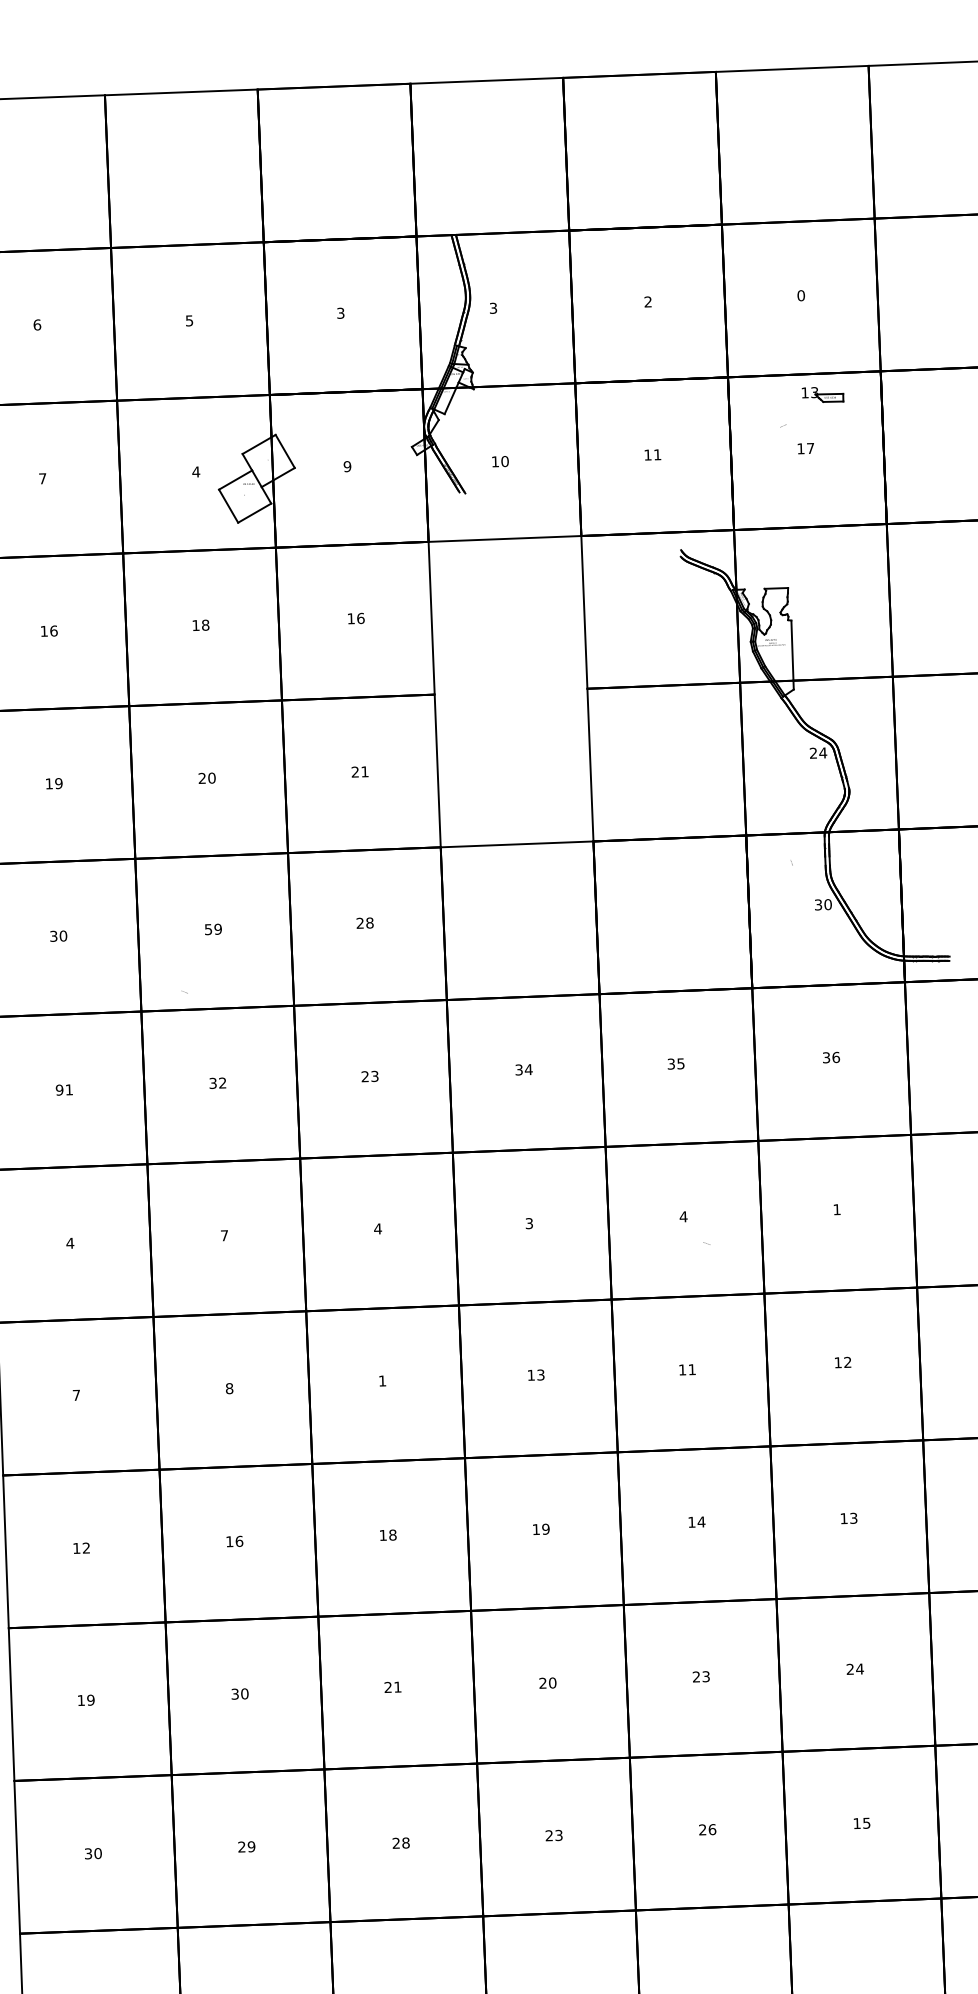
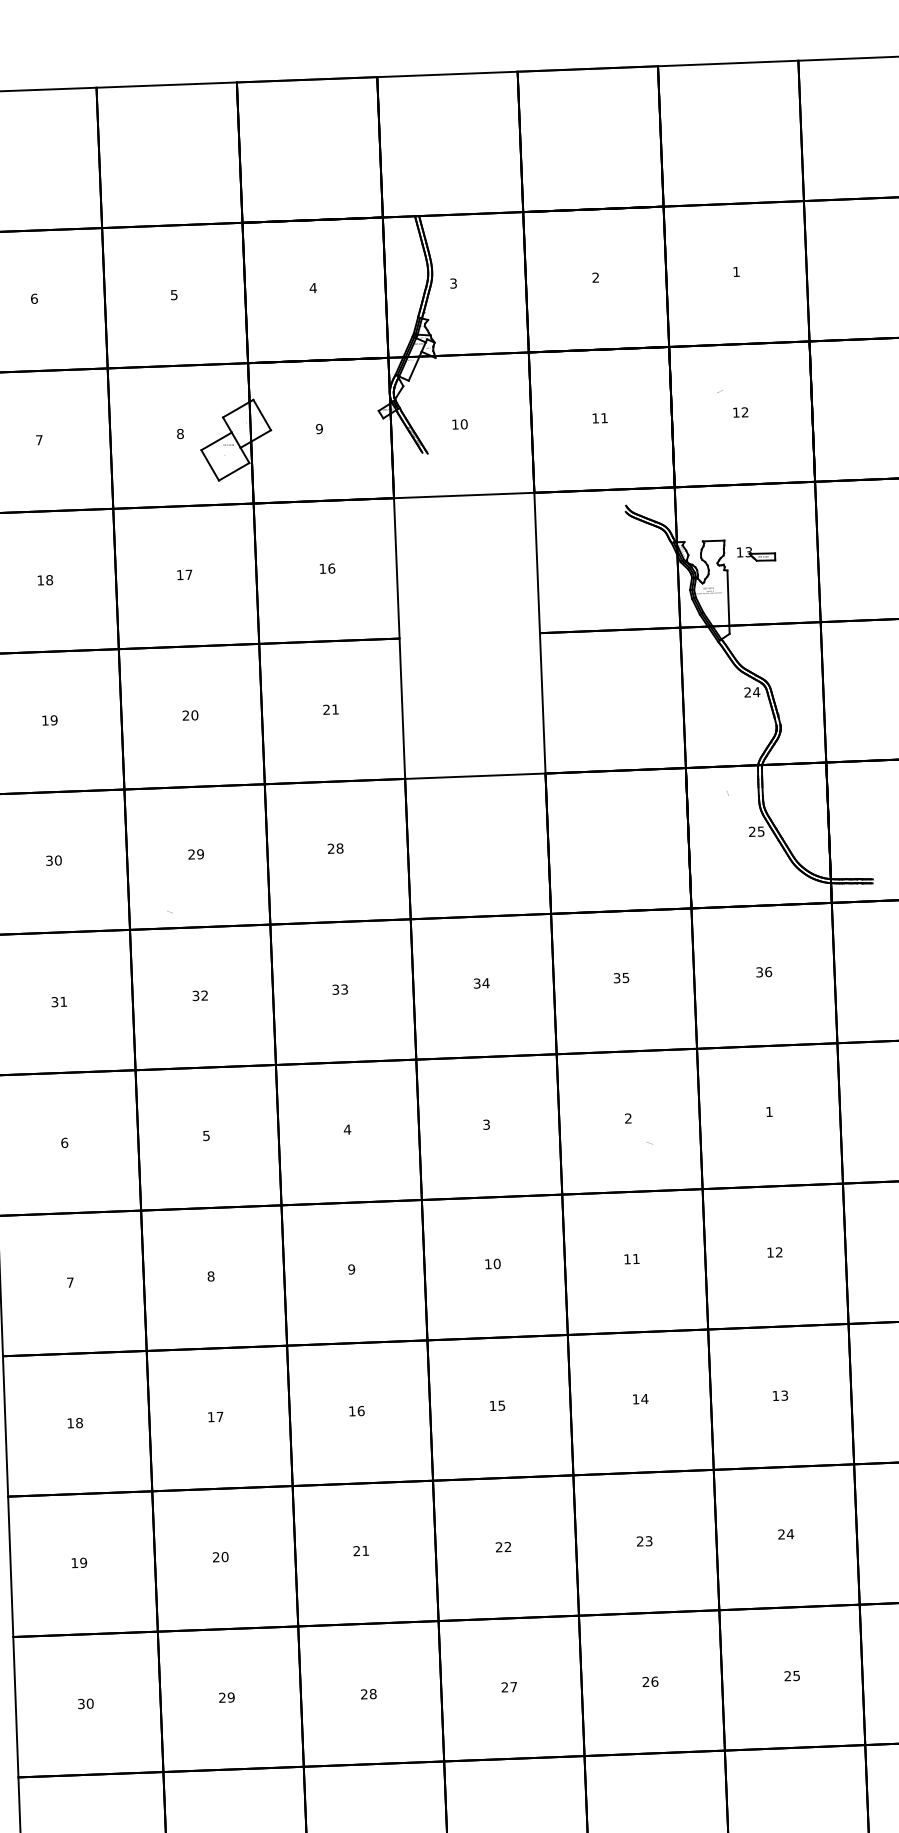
text: (800, 295) -> (735, 271), 0 -> 1
text: (340, 312) -> (313, 287), 3 -> 4
part: (822, 394) -> (756, 553), moved
text: (810, 448) -> (744, 412), 17 -> 12
text: (196, 471) -> (180, 433), 4 -> 8
text: (205, 624) -> (188, 574), 18 -> 17
text: (53, 630) -> (49, 579), 16 -> 18
text: (822, 904) -> (756, 831), 30 -> 25
text: (208, 929) -> (191, 854), 59 -> 29
text: (364, 1077) -> (335, 990), 23 -> 33
text: (59, 1089) -> (54, 1001), 91 -> 31
text: (683, 1216) -> (628, 1118), 4 -> 2
text: (224, 1235) -> (206, 1135), 7 -> 5
text: (70, 1242) -> (64, 1142), 4 -> 6
text: (540, 1374) -> (496, 1263), 13 -> 10
text: (382, 1380) -> (351, 1268), 1 -> 9
text: (545, 1528) -> (501, 1405), 19 -> 15
text: (392, 1534) -> (360, 1410), 18 -> 16
text: (239, 1540) -> (220, 1416), 16 -> 17
text: (86, 1547) -> (79, 1422), 12 -> 18
text: (552, 1682) -> (507, 1546), 20 -> 22
text: (234, 1694) -> (215, 1557), 30 -> 20
text: (856, 1823) -> (787, 1676), 15 -> 25
text: (558, 1835) -> (513, 1687), 23 -> 27

